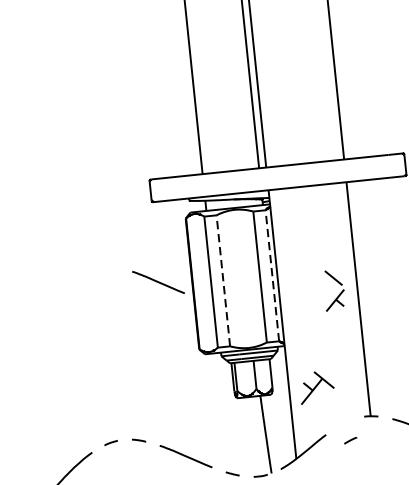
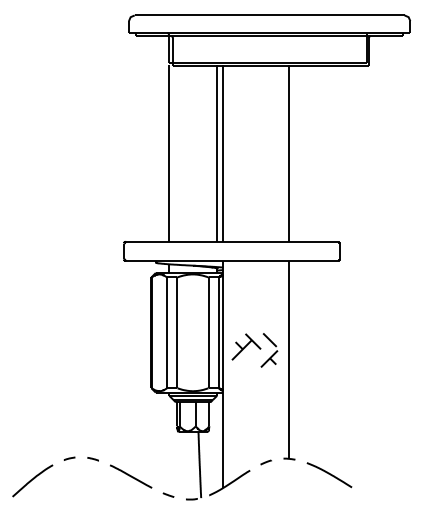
line: (271, 275) -> (218, 332), dashed -> solid
line: (223, 280) -> (177, 332), dashed -> solid
line: (158, 282) -> (123, 328), removed
part: (316, 386) -> (246, 346), moved
curve: (349, 440) -> (265, 462), moved

